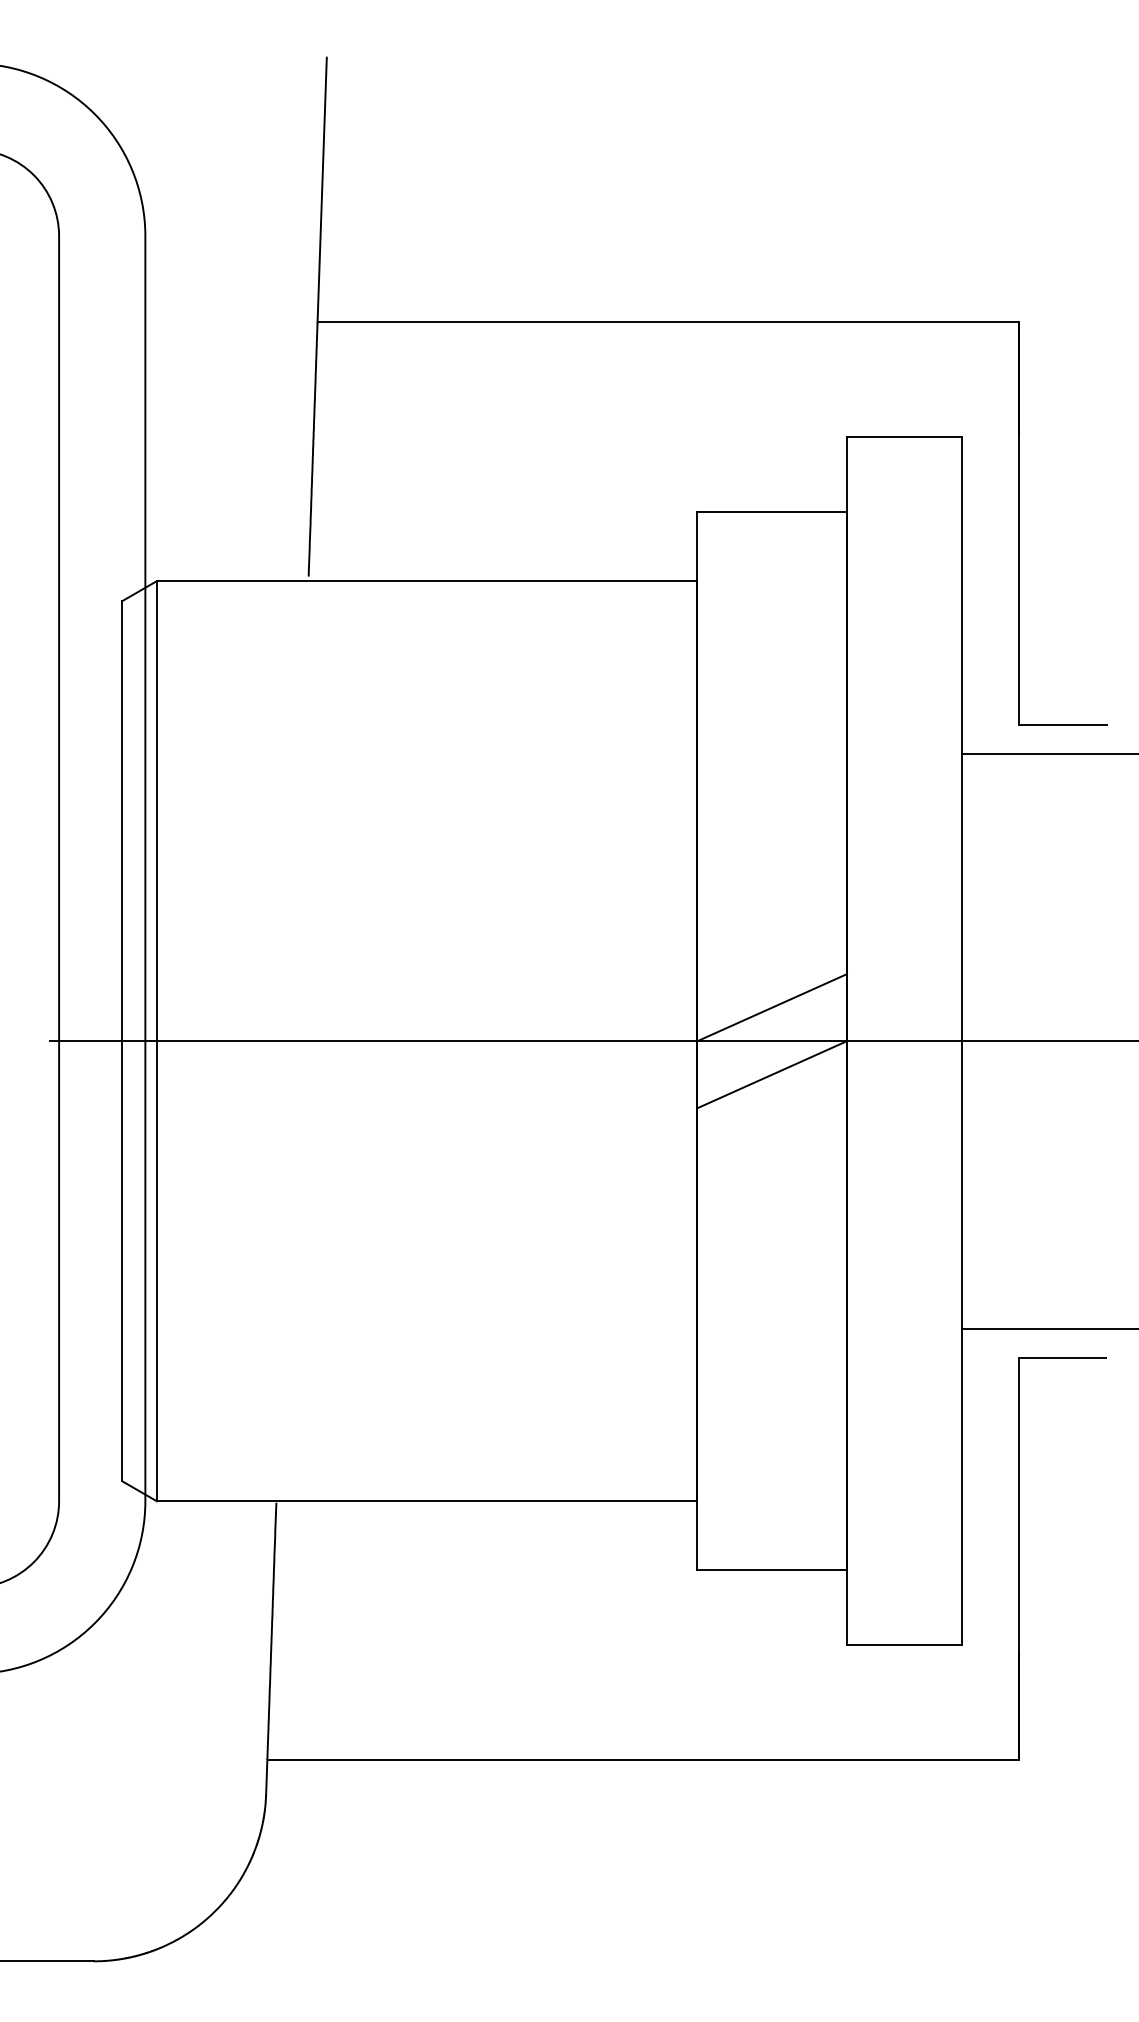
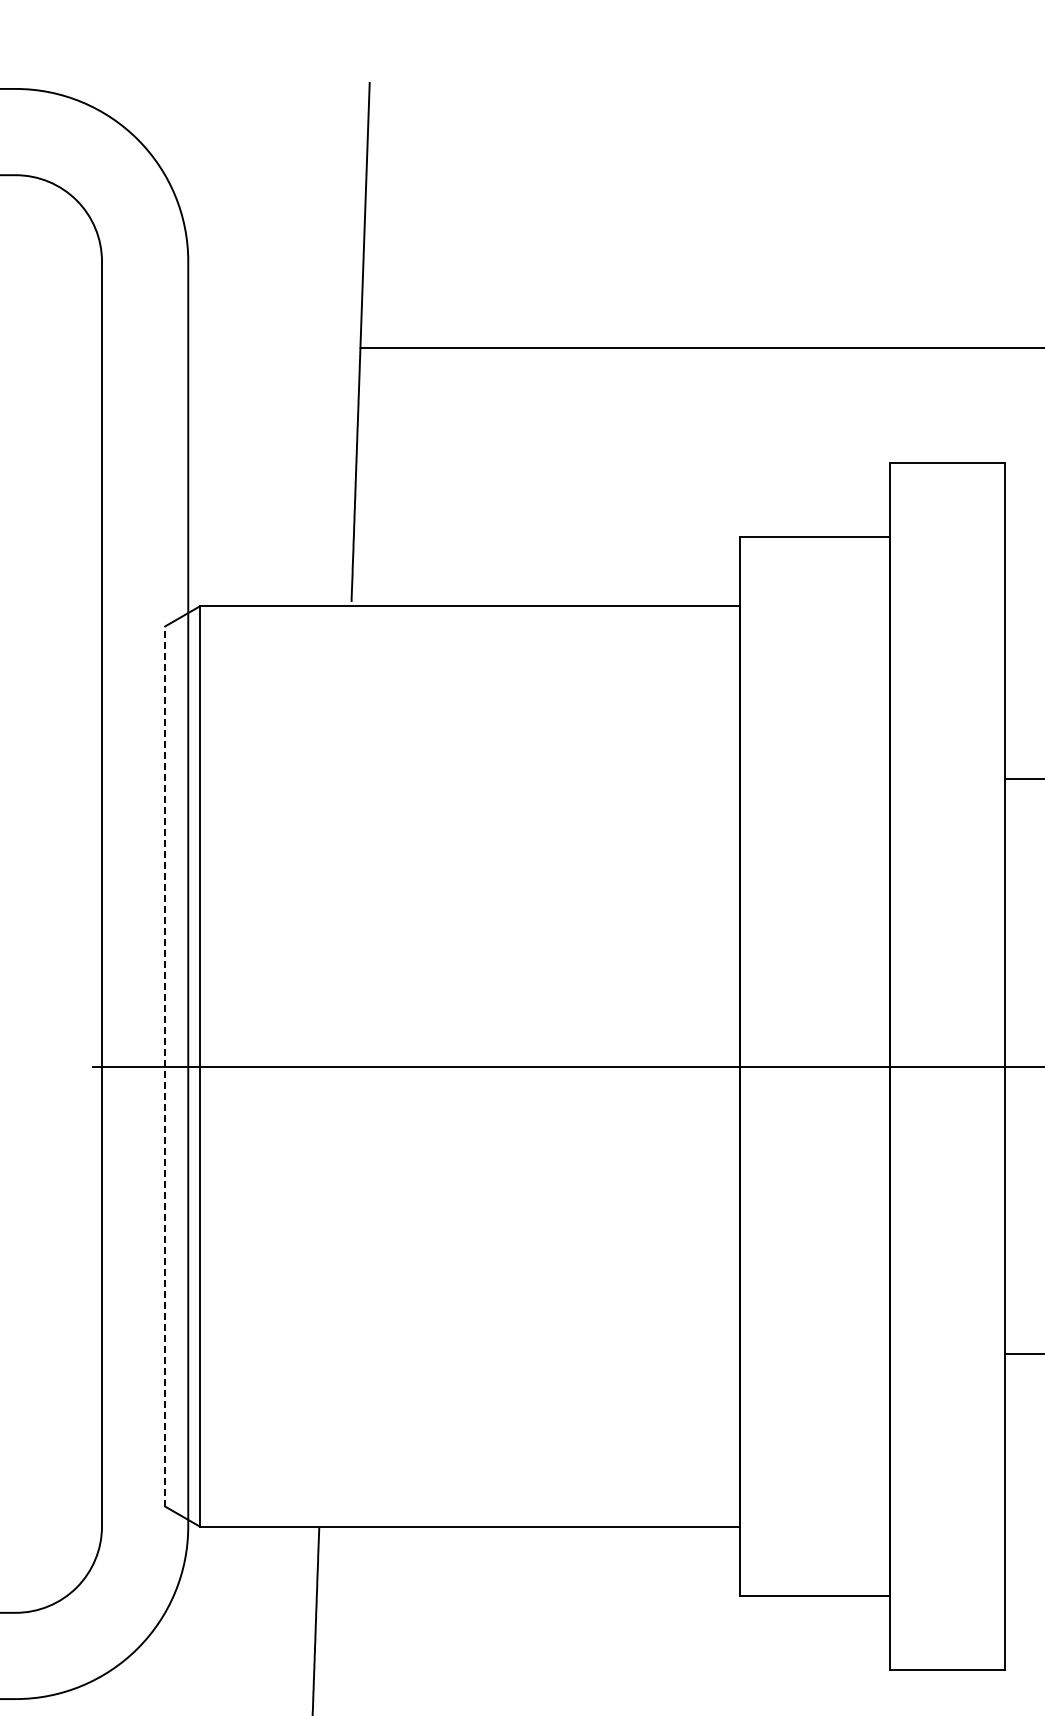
line: (771, 1007) -> (814, 1032), removed
line: (122, 1040) -> (165, 1065), solid -> dashed
line: (771, 1074) -> (814, 1099), removed

